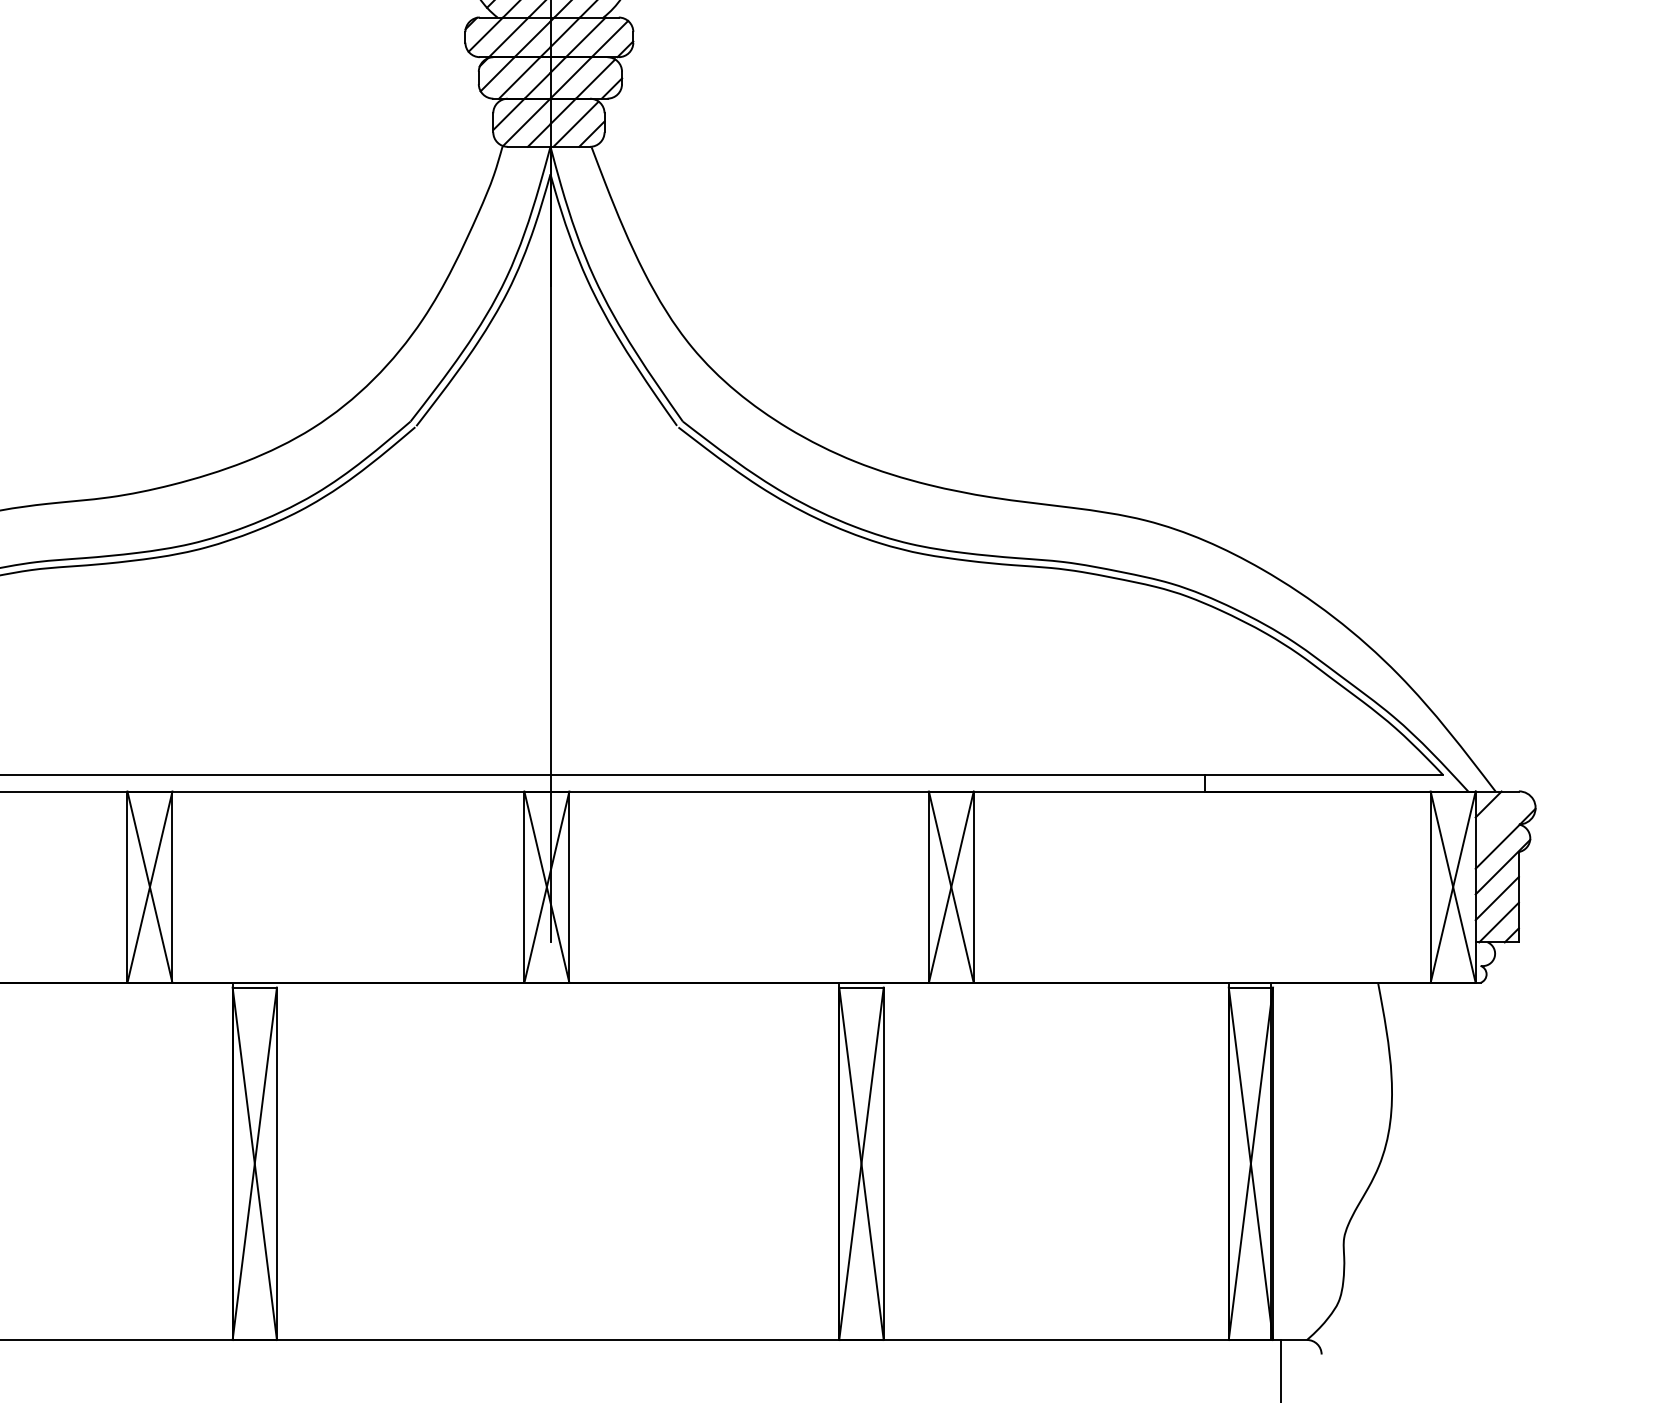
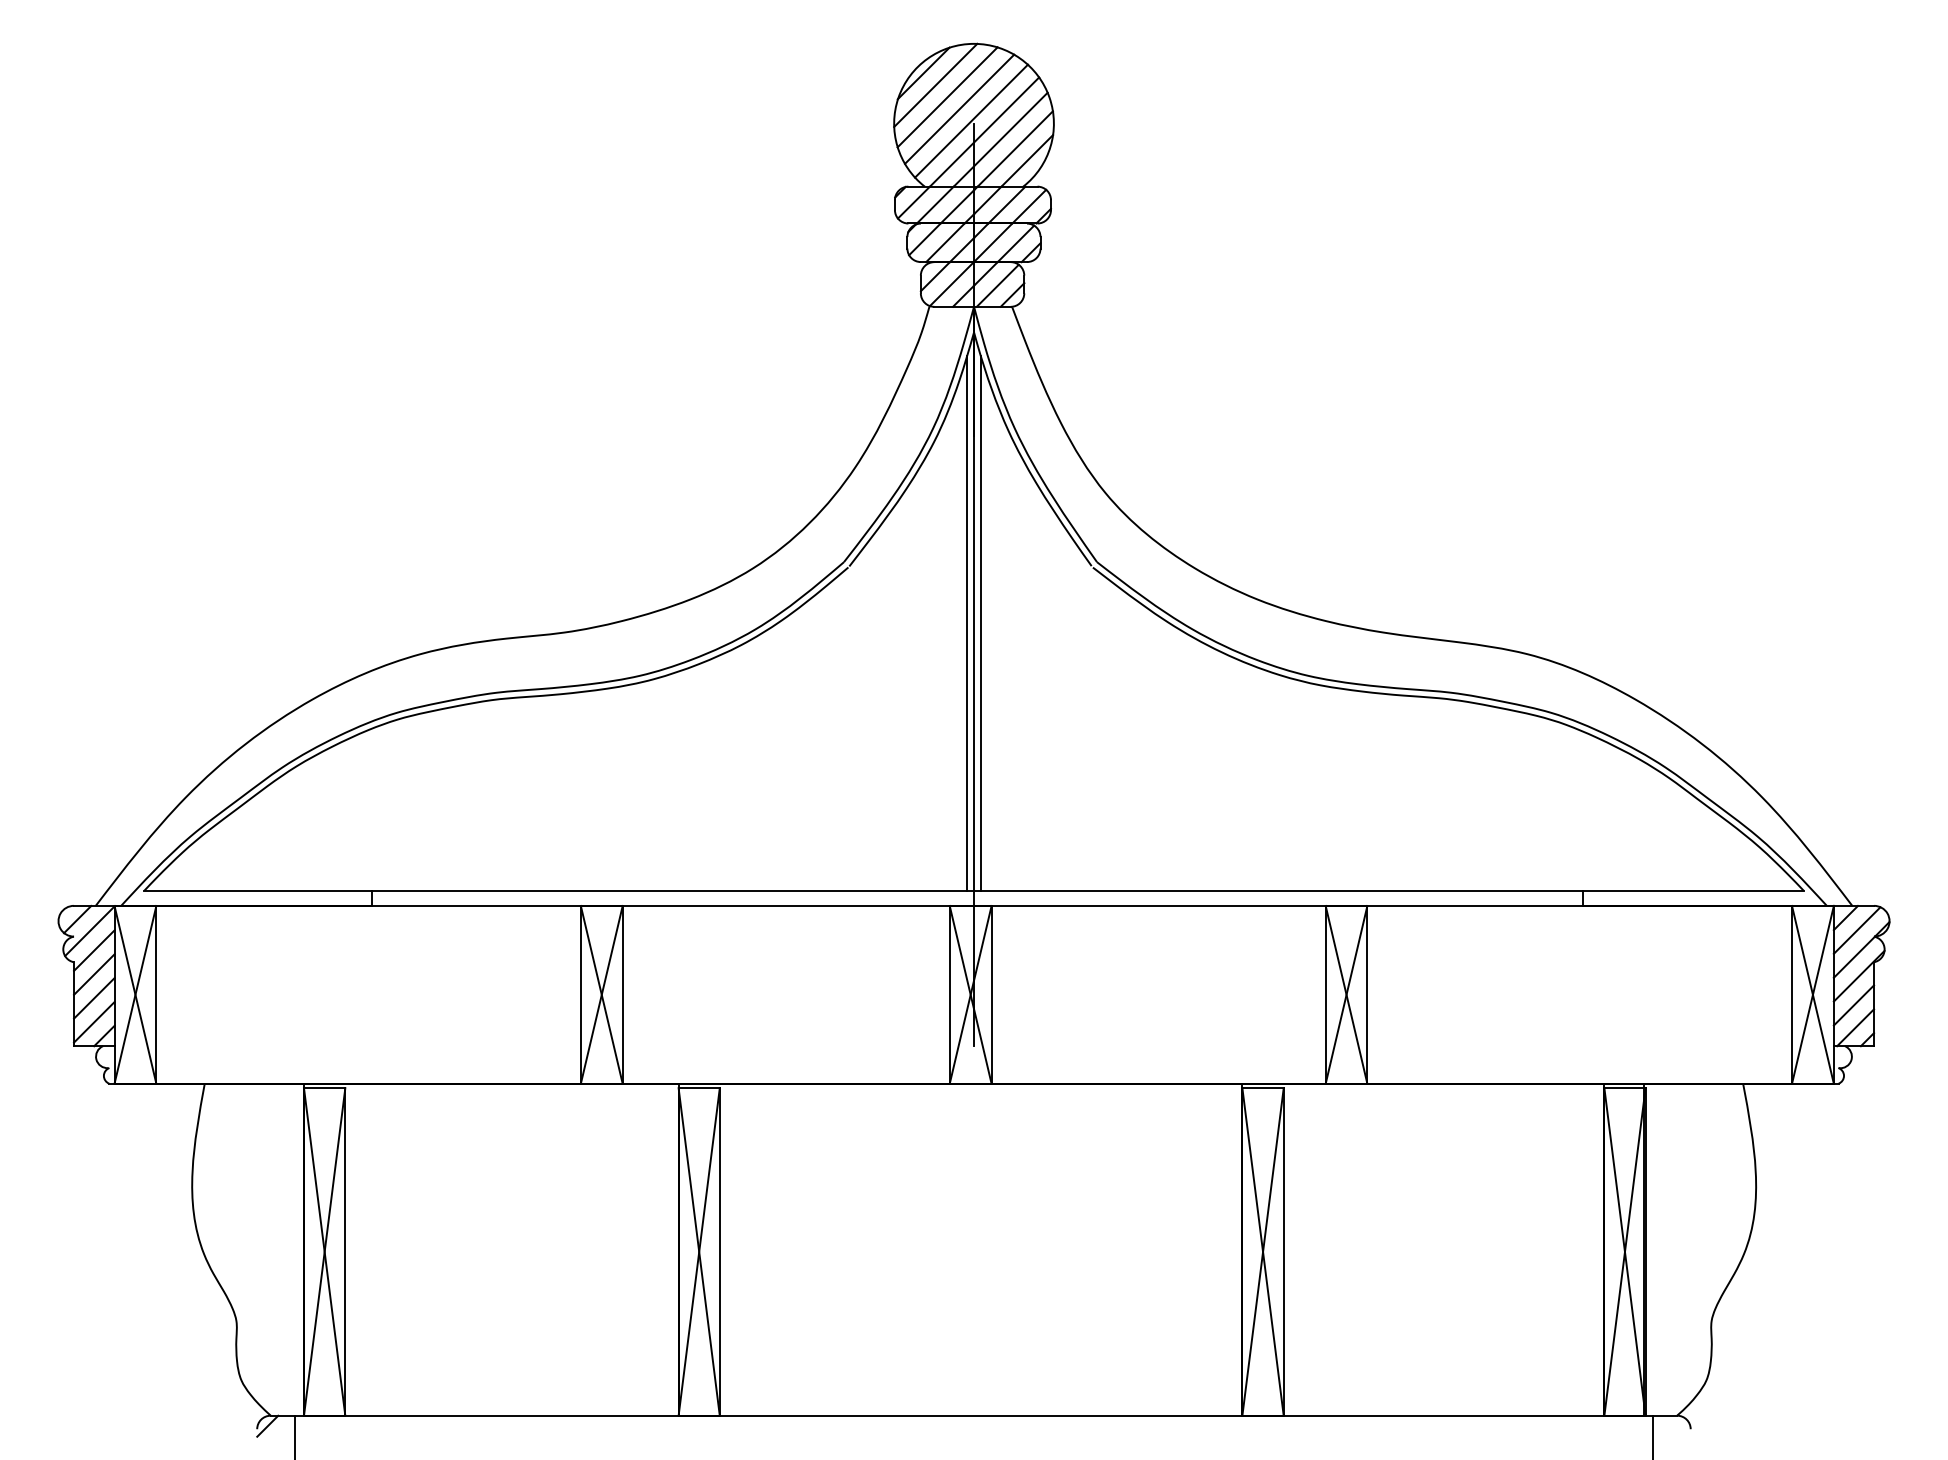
line: (543, 486) -> (967, 622), added
line: (557, 486) -> (980, 622), added
line: (1500, 817) -> (1856, 930), added

